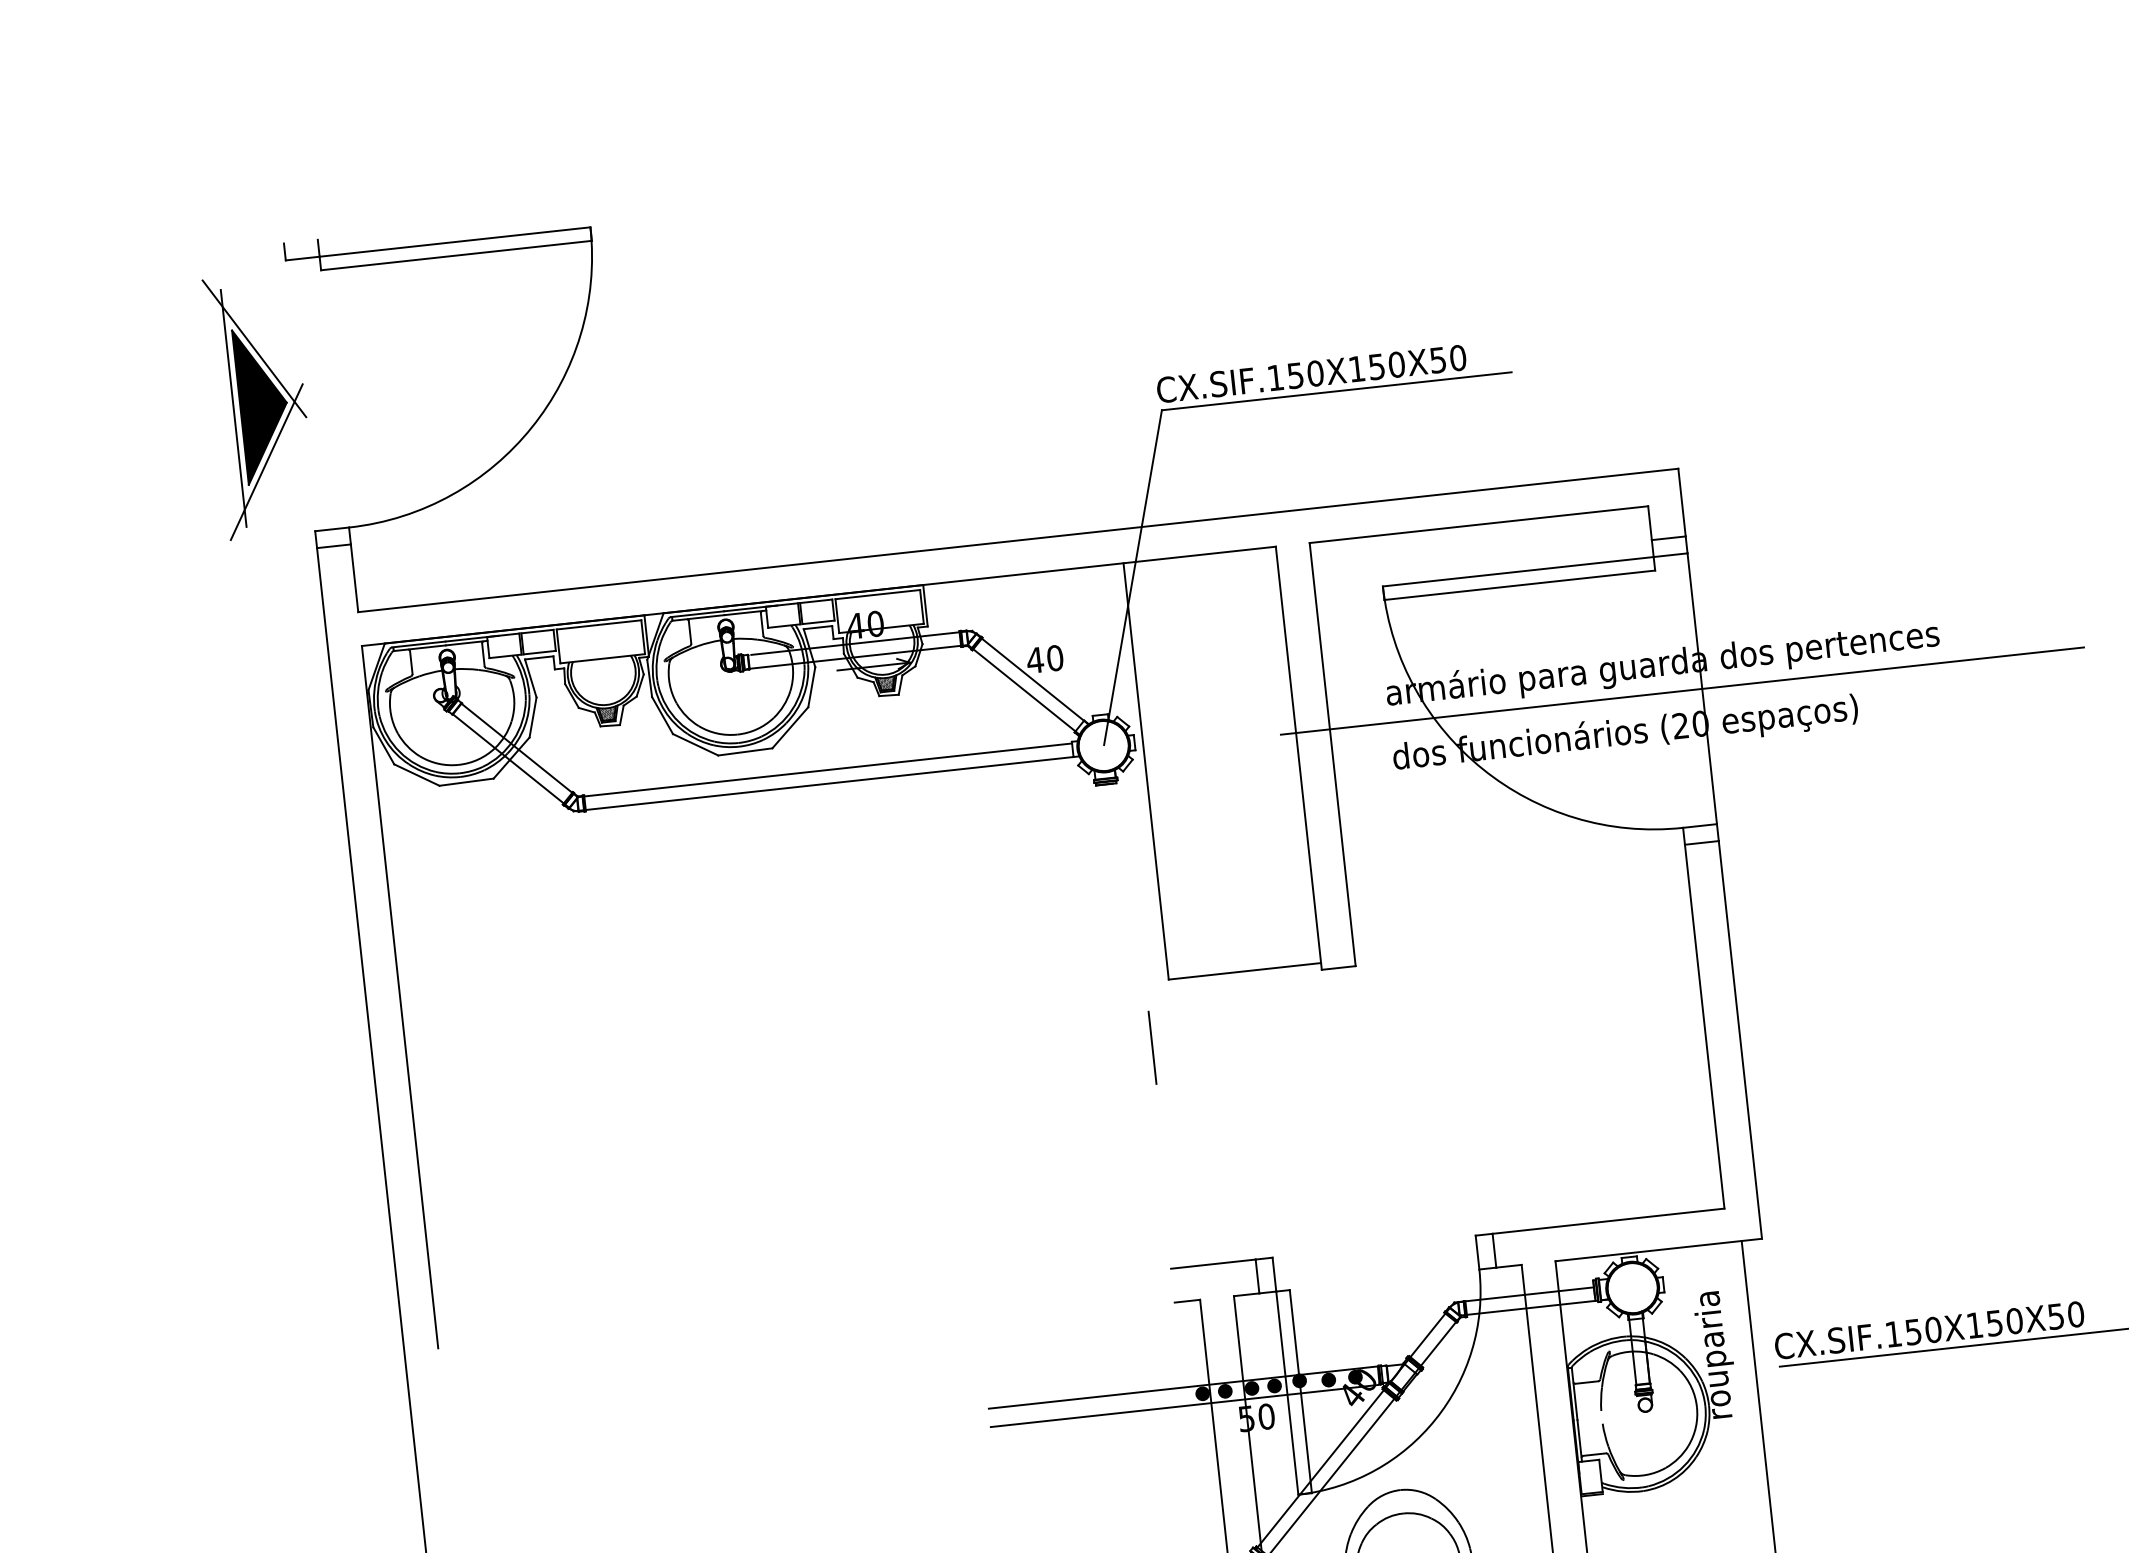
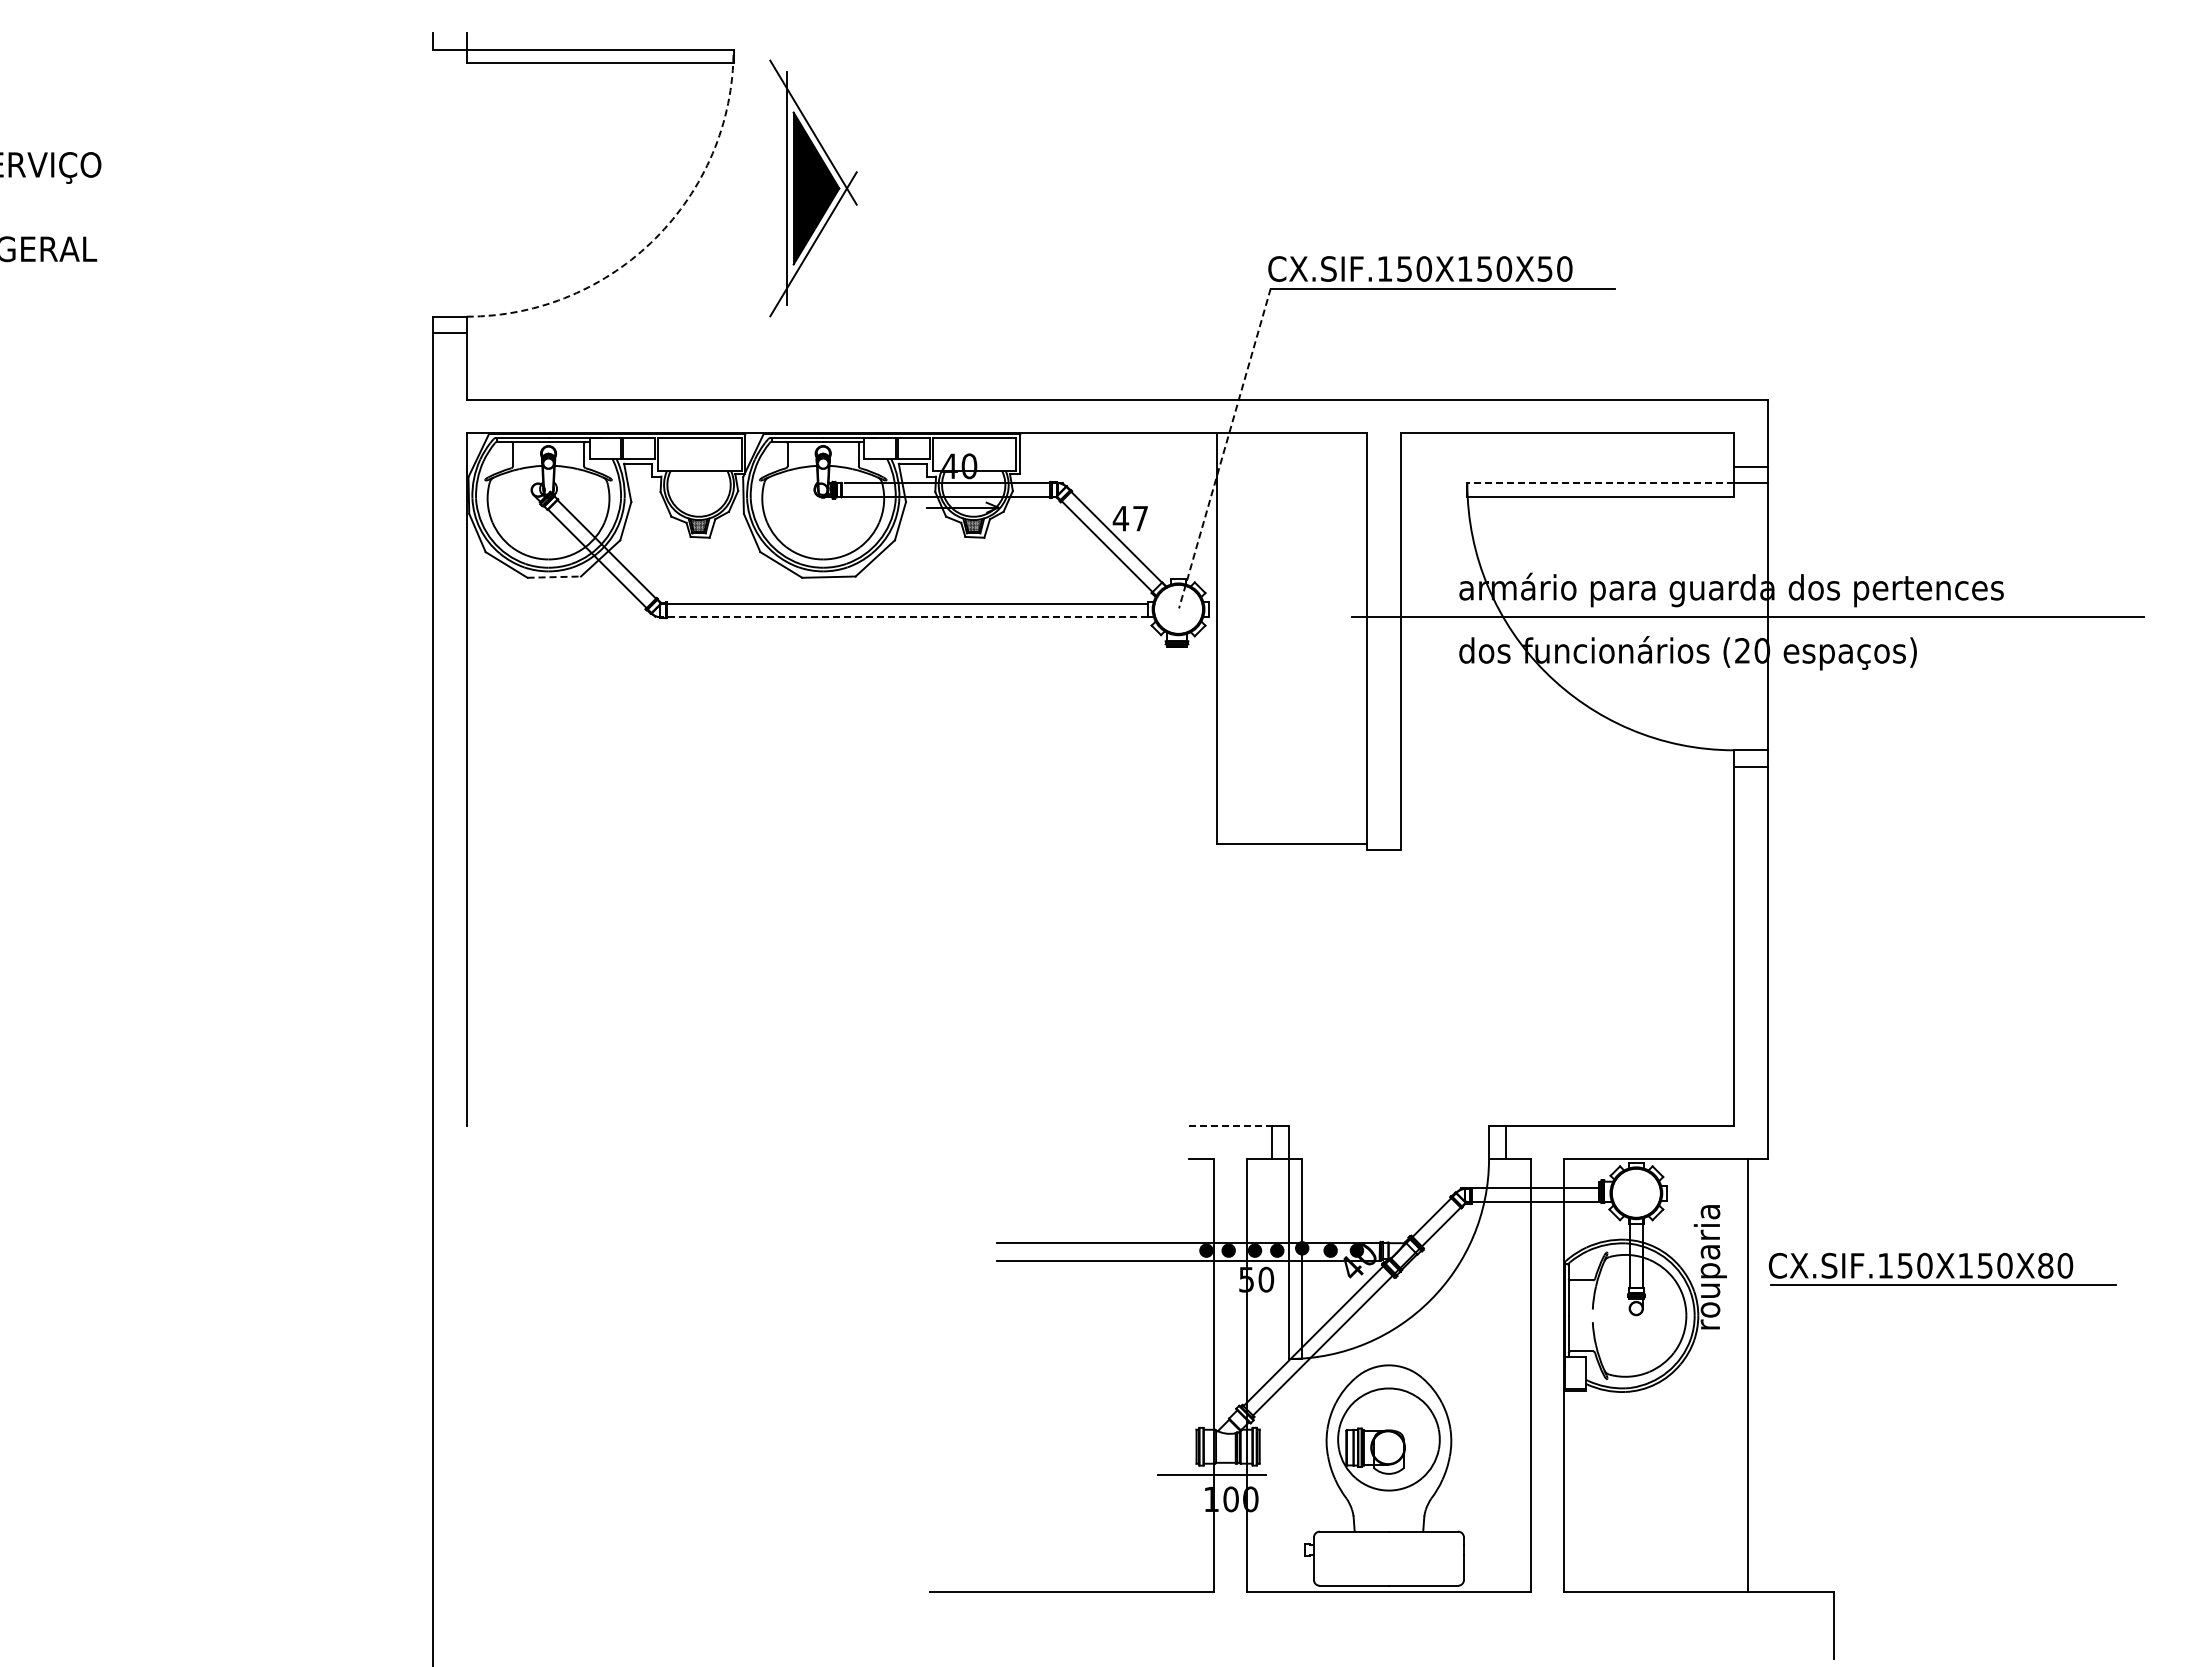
part: (260, 405) -> (813, 188), moved
arc: (532, 427) -> (655, 238), solid -> dashed
line: (1518, 571) -> (1600, 483), solid -> dashed
line: (1132, 577) -> (1224, 448), solid -> dashed
text: (1055, 658) -> (1140, 518), 40 -> 47
line: (466, 782) -> (554, 577), solid -> dashed
line: (823, 783) -> (901, 616), solid -> dashed
line: (1152, 1046) -> (1194, 907), removed
line: (1213, 1264) -> (1230, 1125), solid -> dashed
text: (2055, 1316) -> (2045, 1265), CX.SIF.150X150X50 -> CX.SIF.150X150X80

